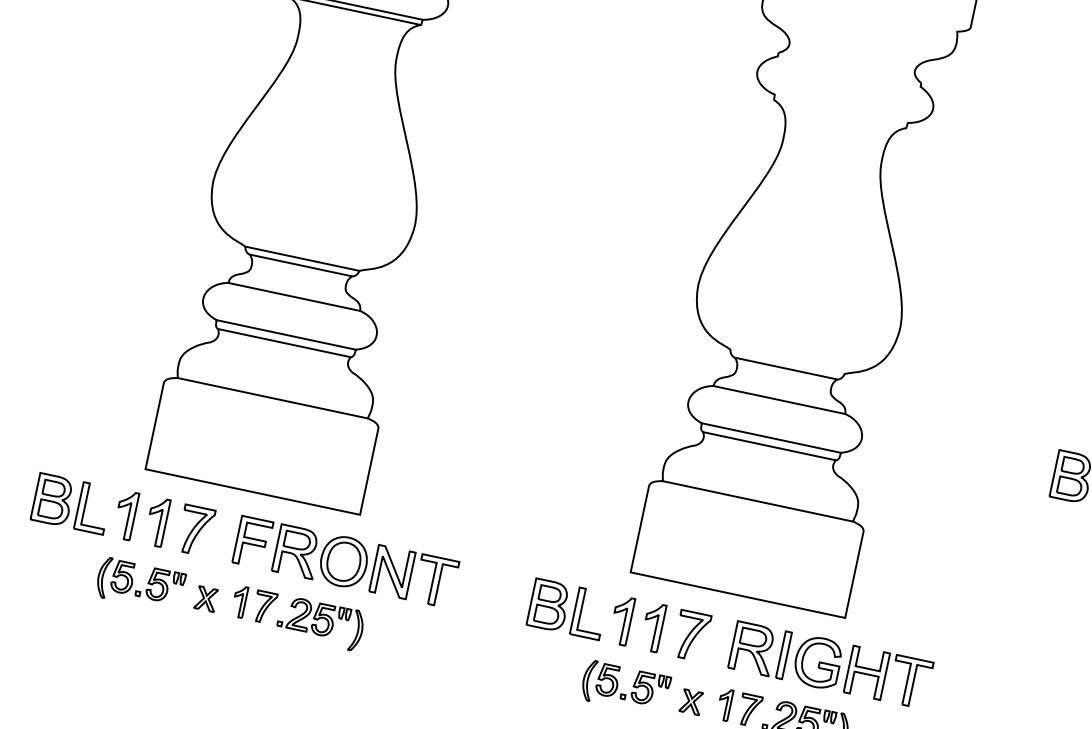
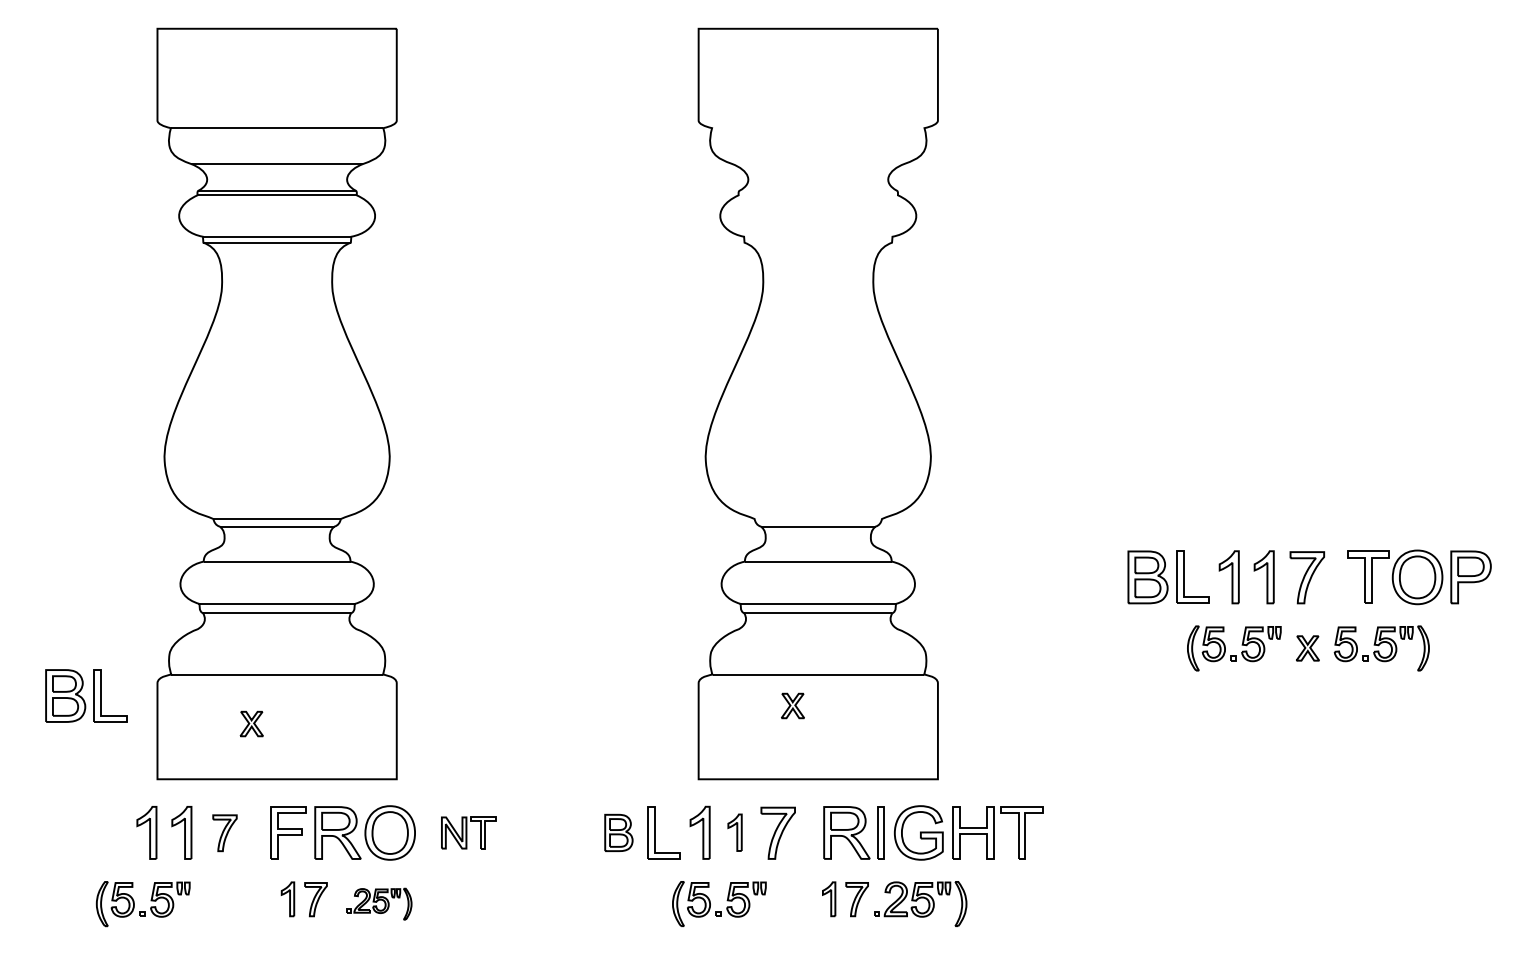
part: (71, 503) -> (86, 695), moved
part: (195, 529) -> (224, 832), size x0.7
part: (414, 576) -> (468, 832), size x0.6
part: (138, 591) -> (142, 911), moved
part: (206, 598) -> (251, 723), moved
part: (548, 604) -> (618, 832), size x0.7
part: (320, 623) -> (379, 904), size x0.7
part: (652, 626) -> (734, 832), size x0.7
part: (691, 701) -> (792, 705), moved

